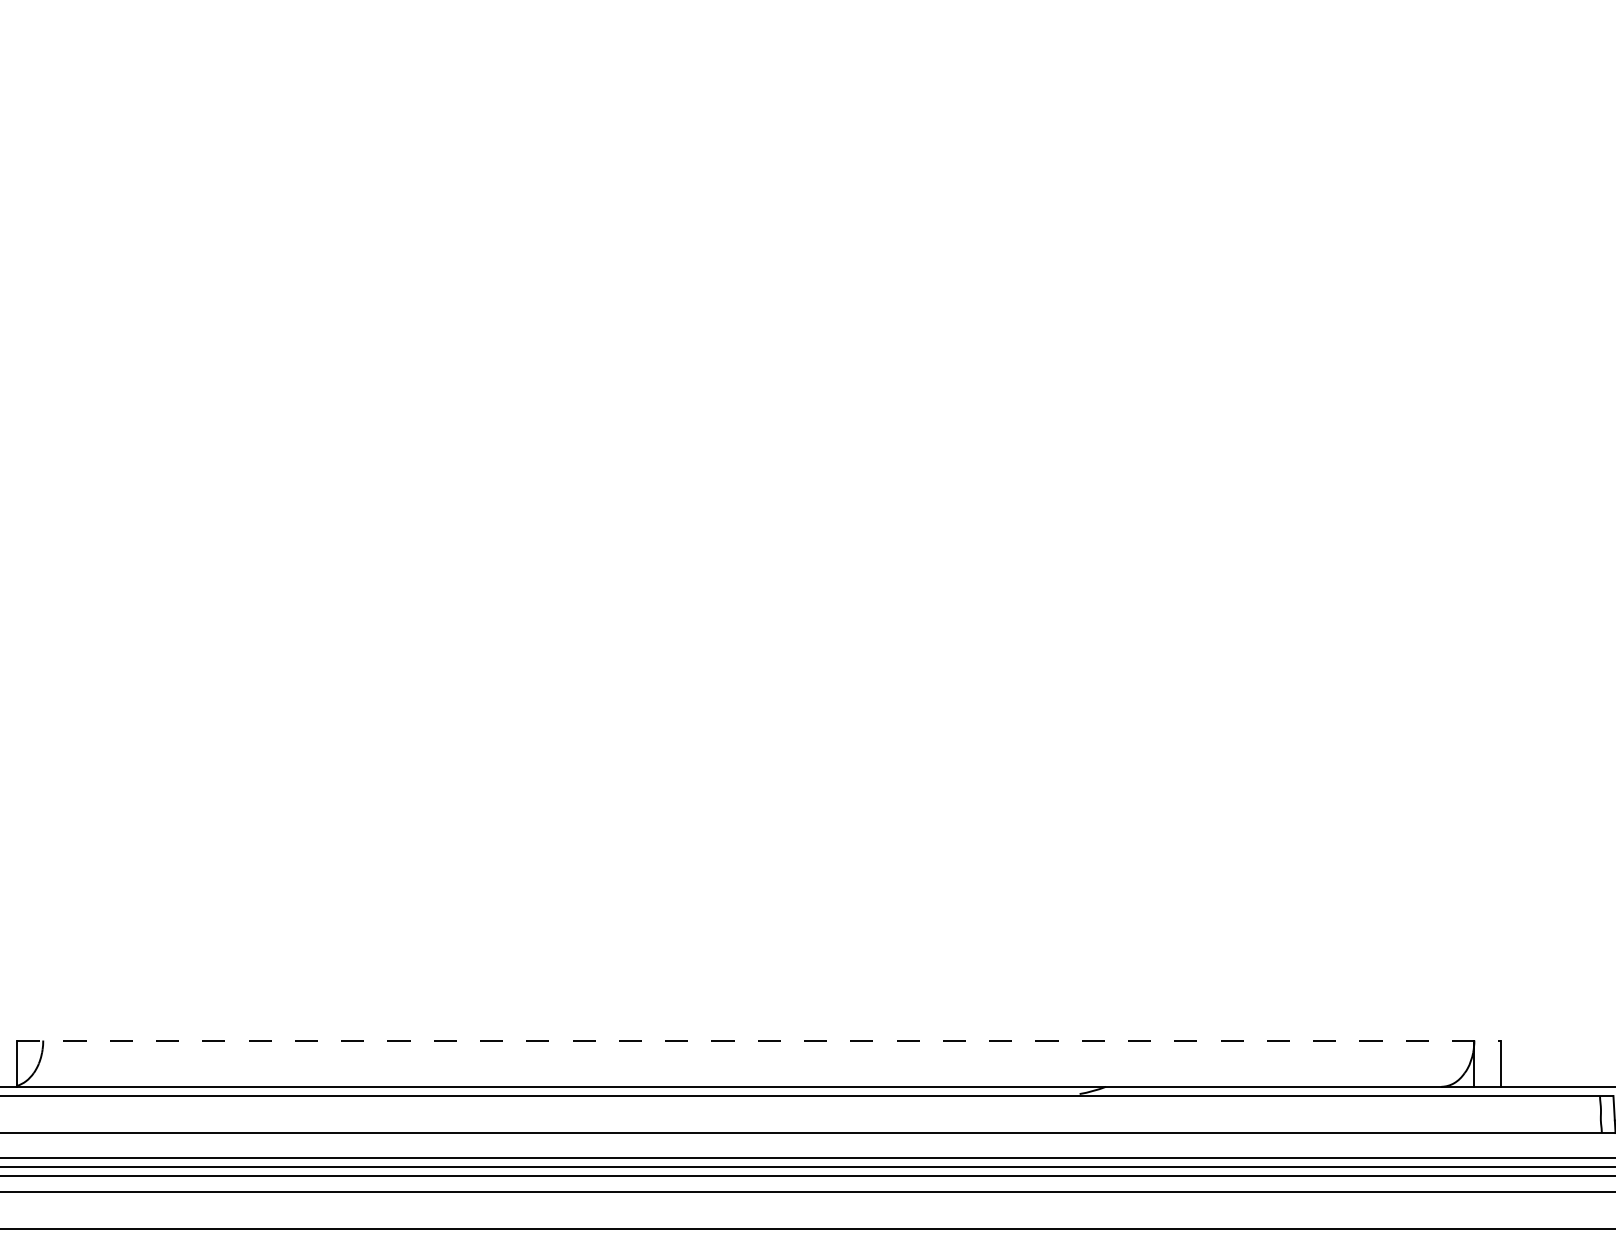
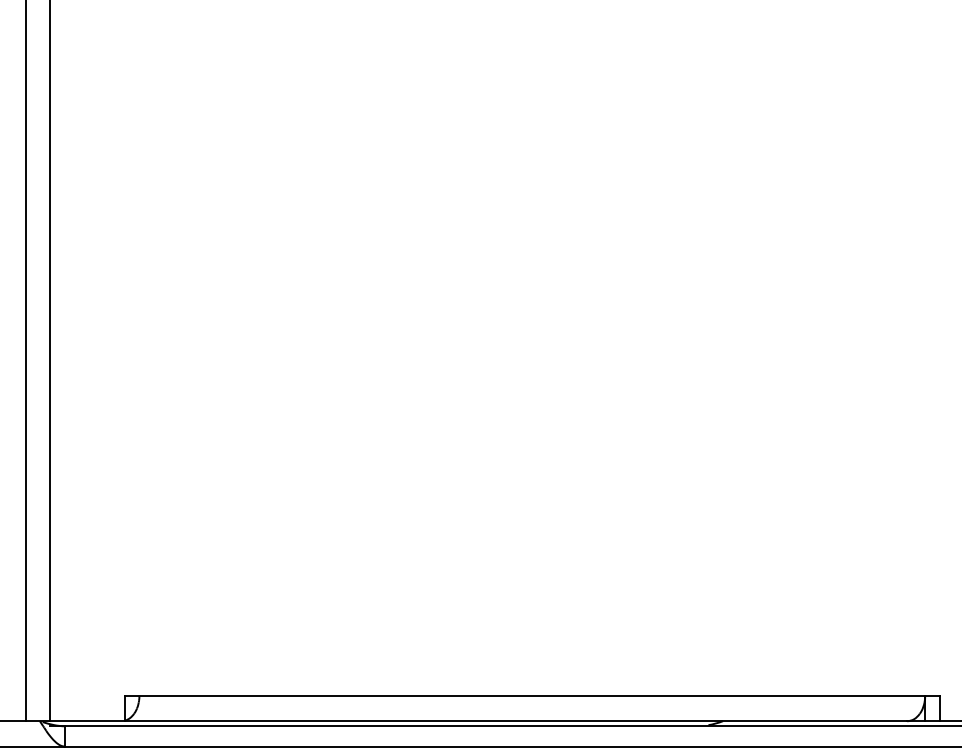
line: (759, 1039) -> (532, 695), dashed -> solid

